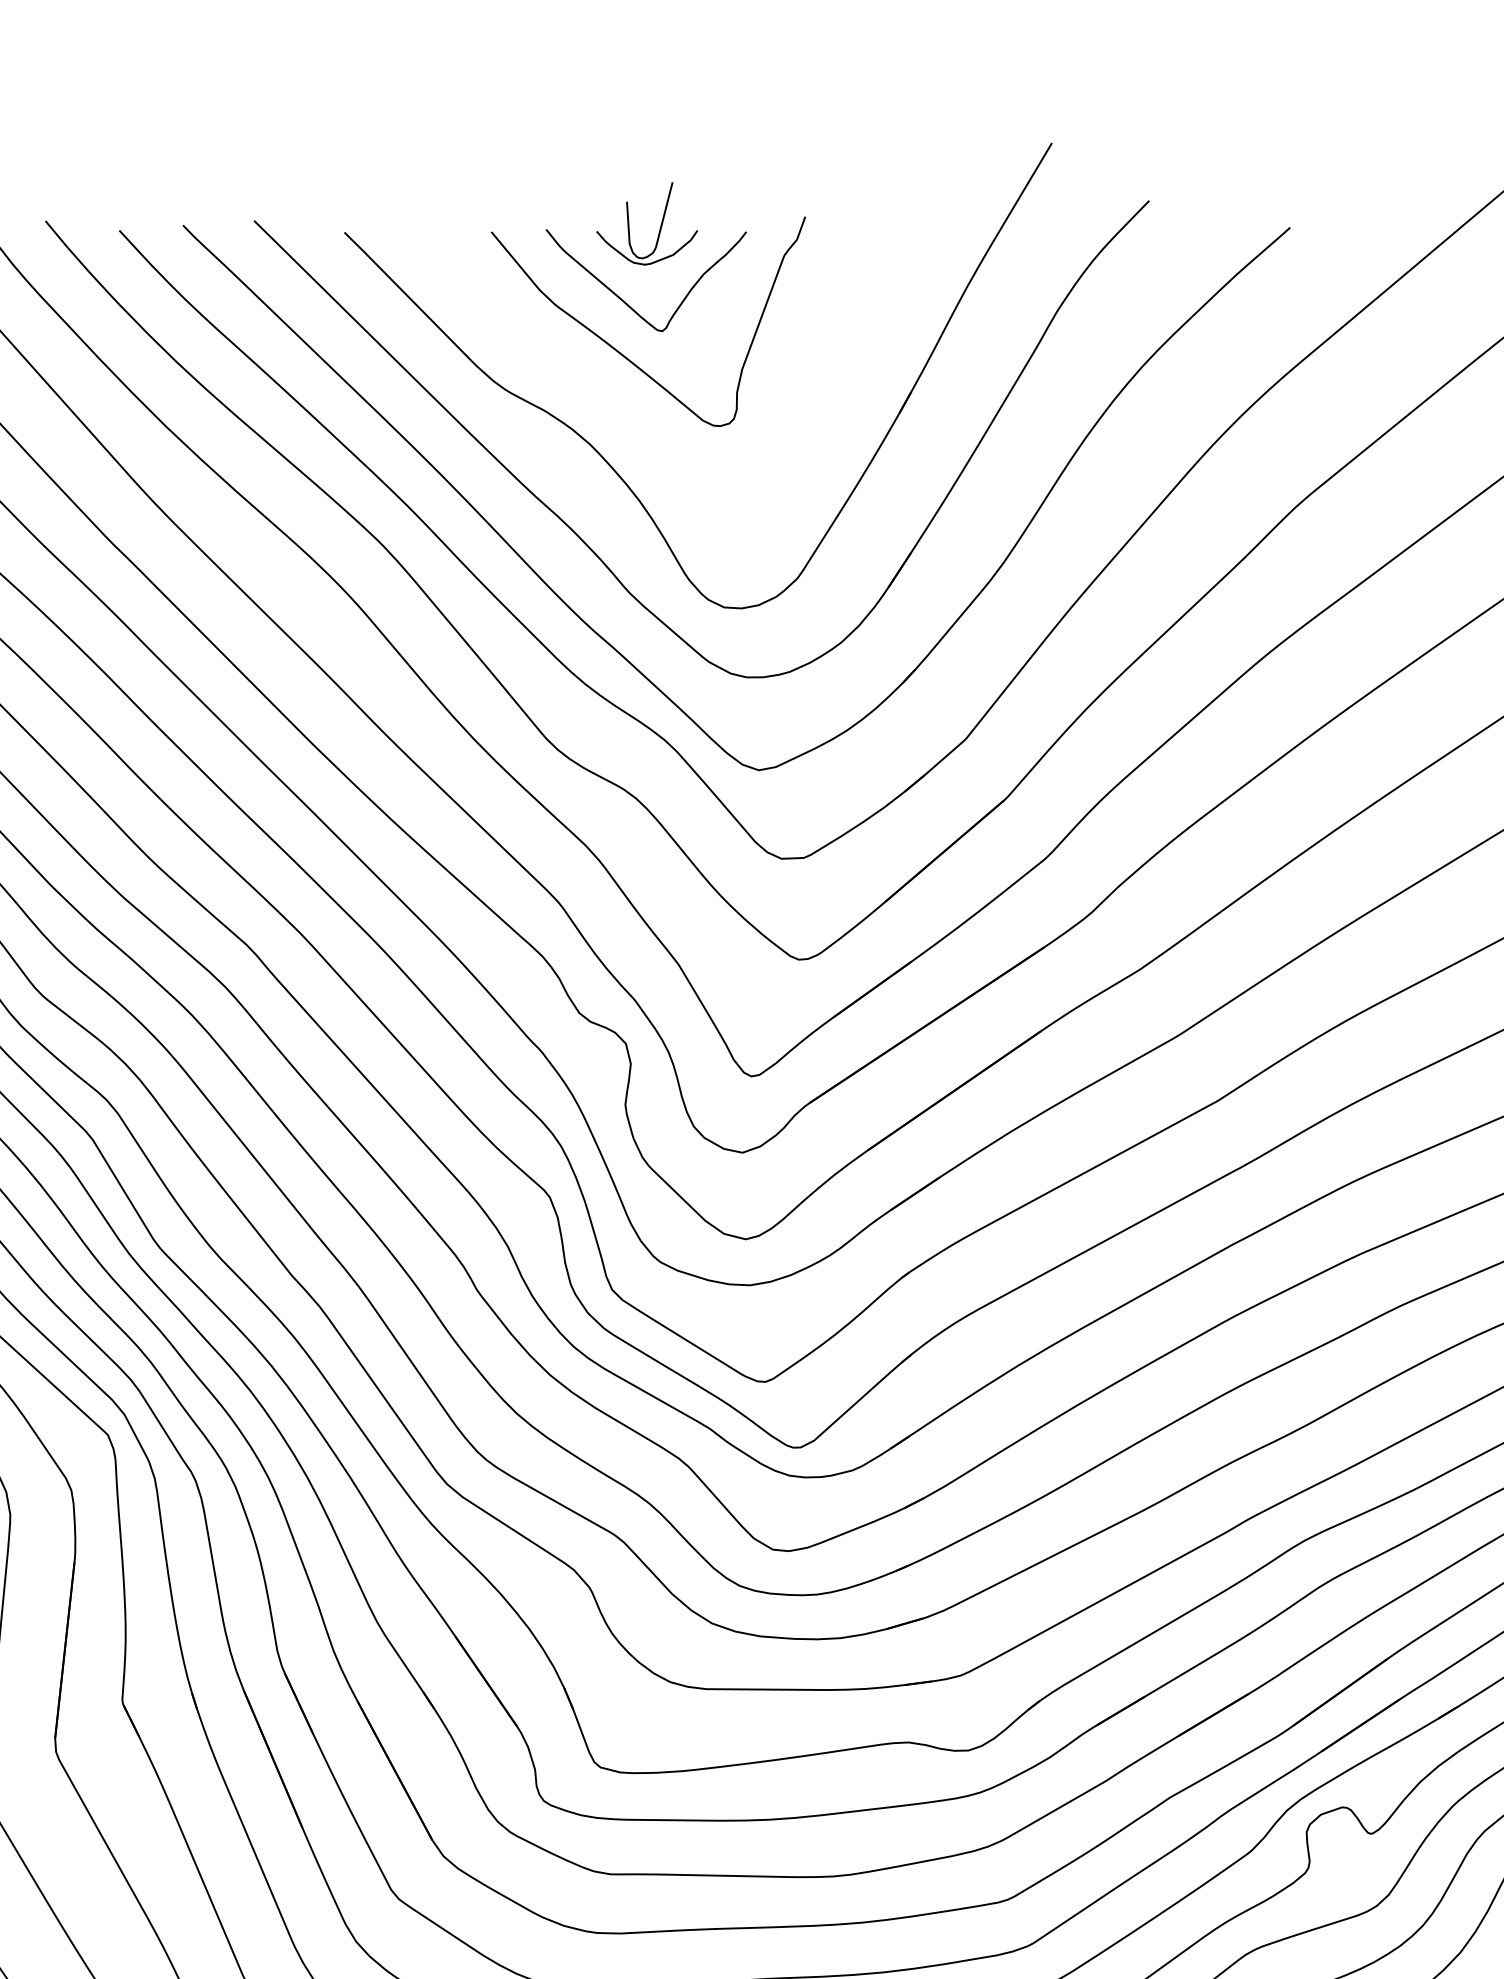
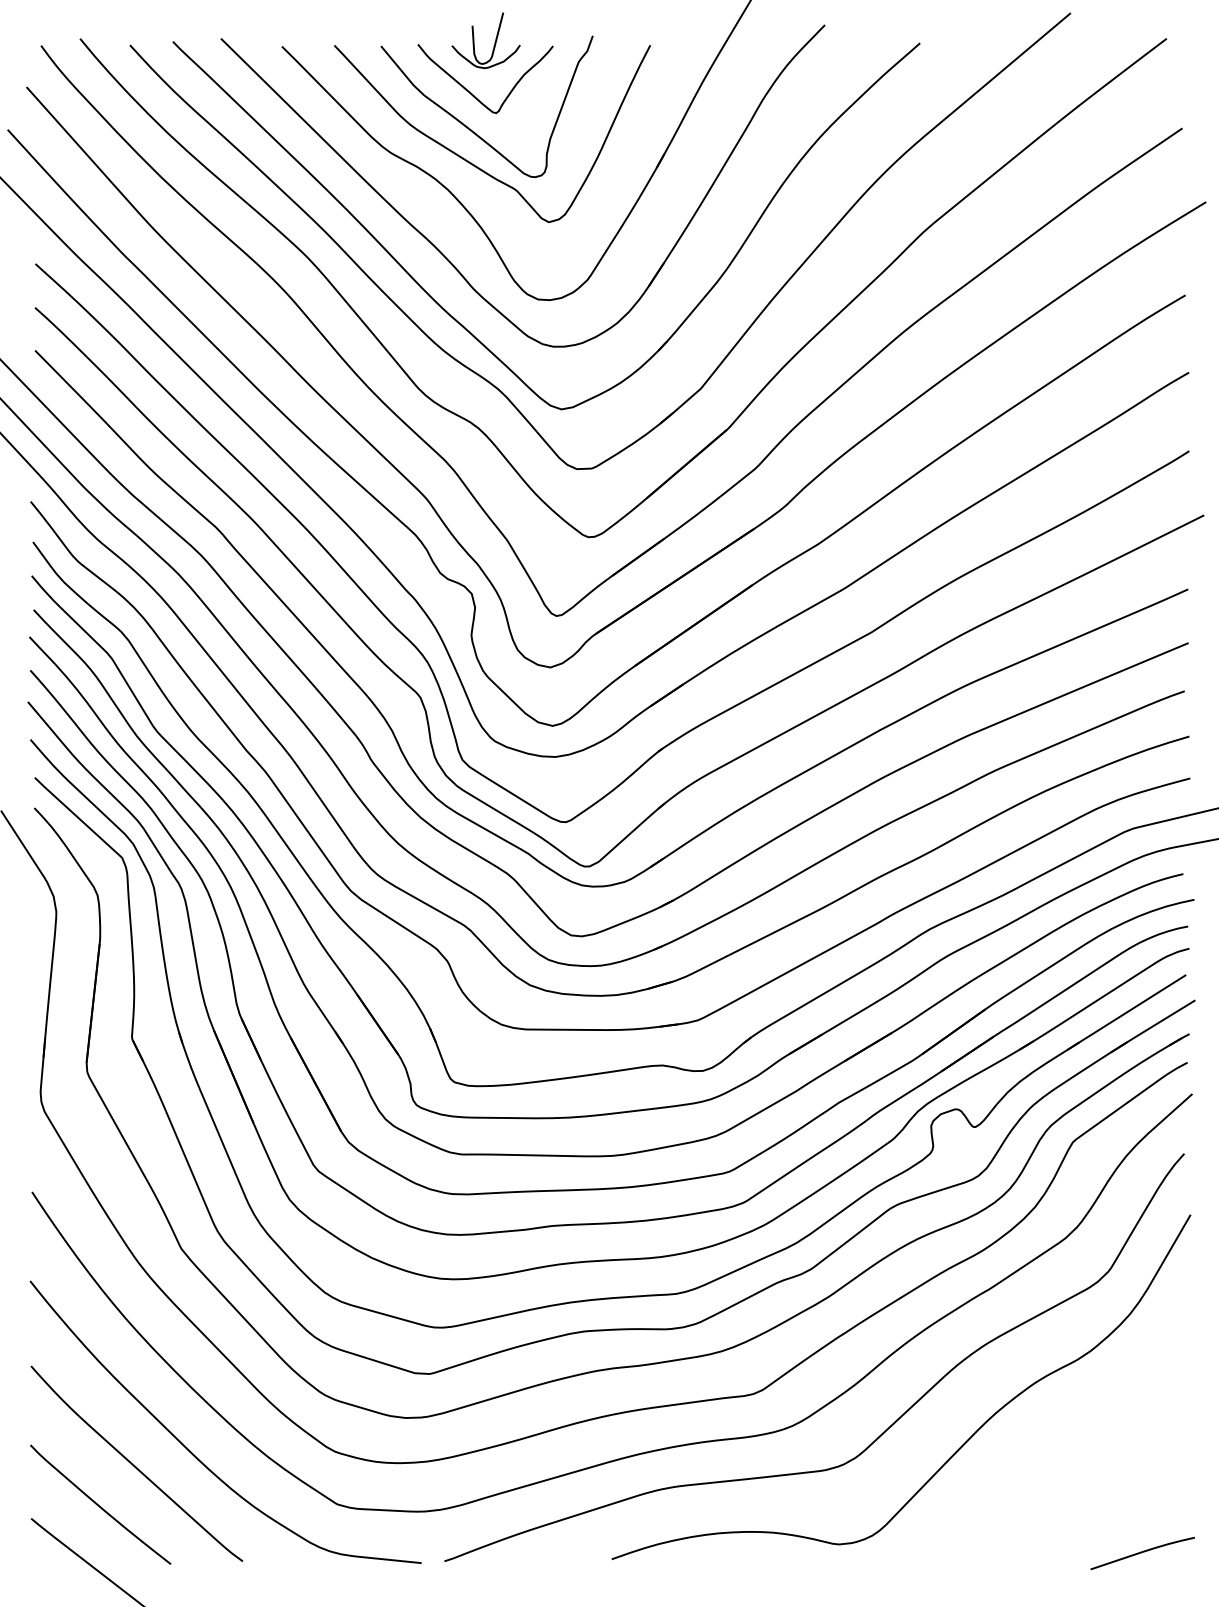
curve: (632, 408) -> (476, 165), added

